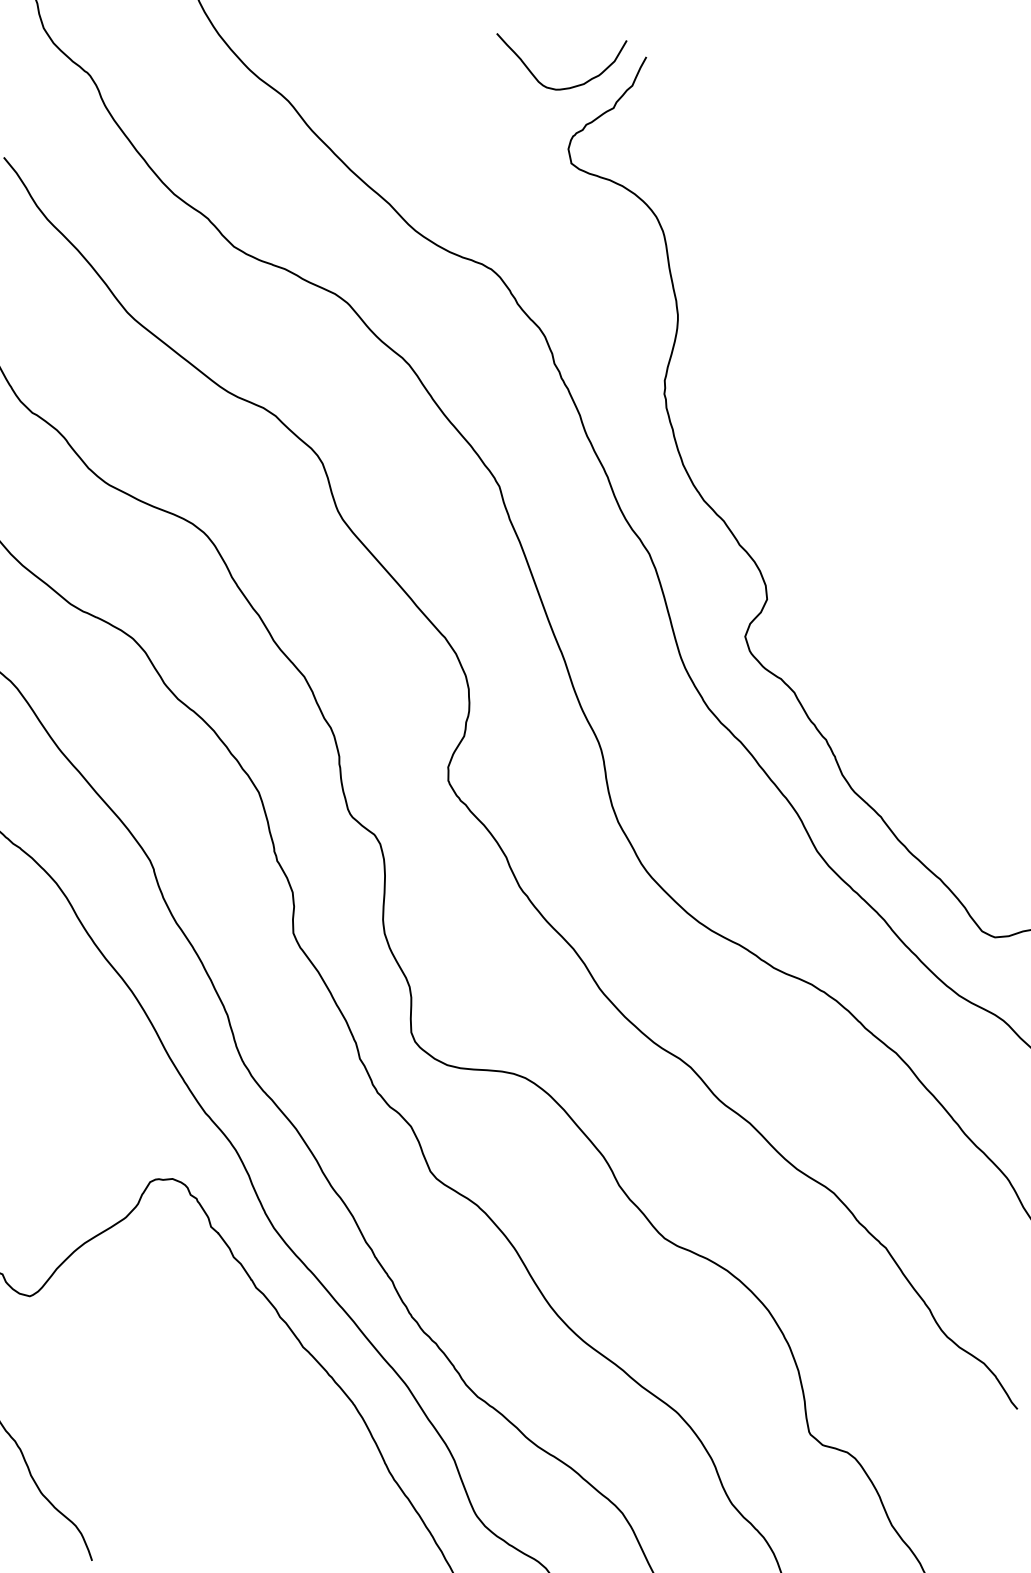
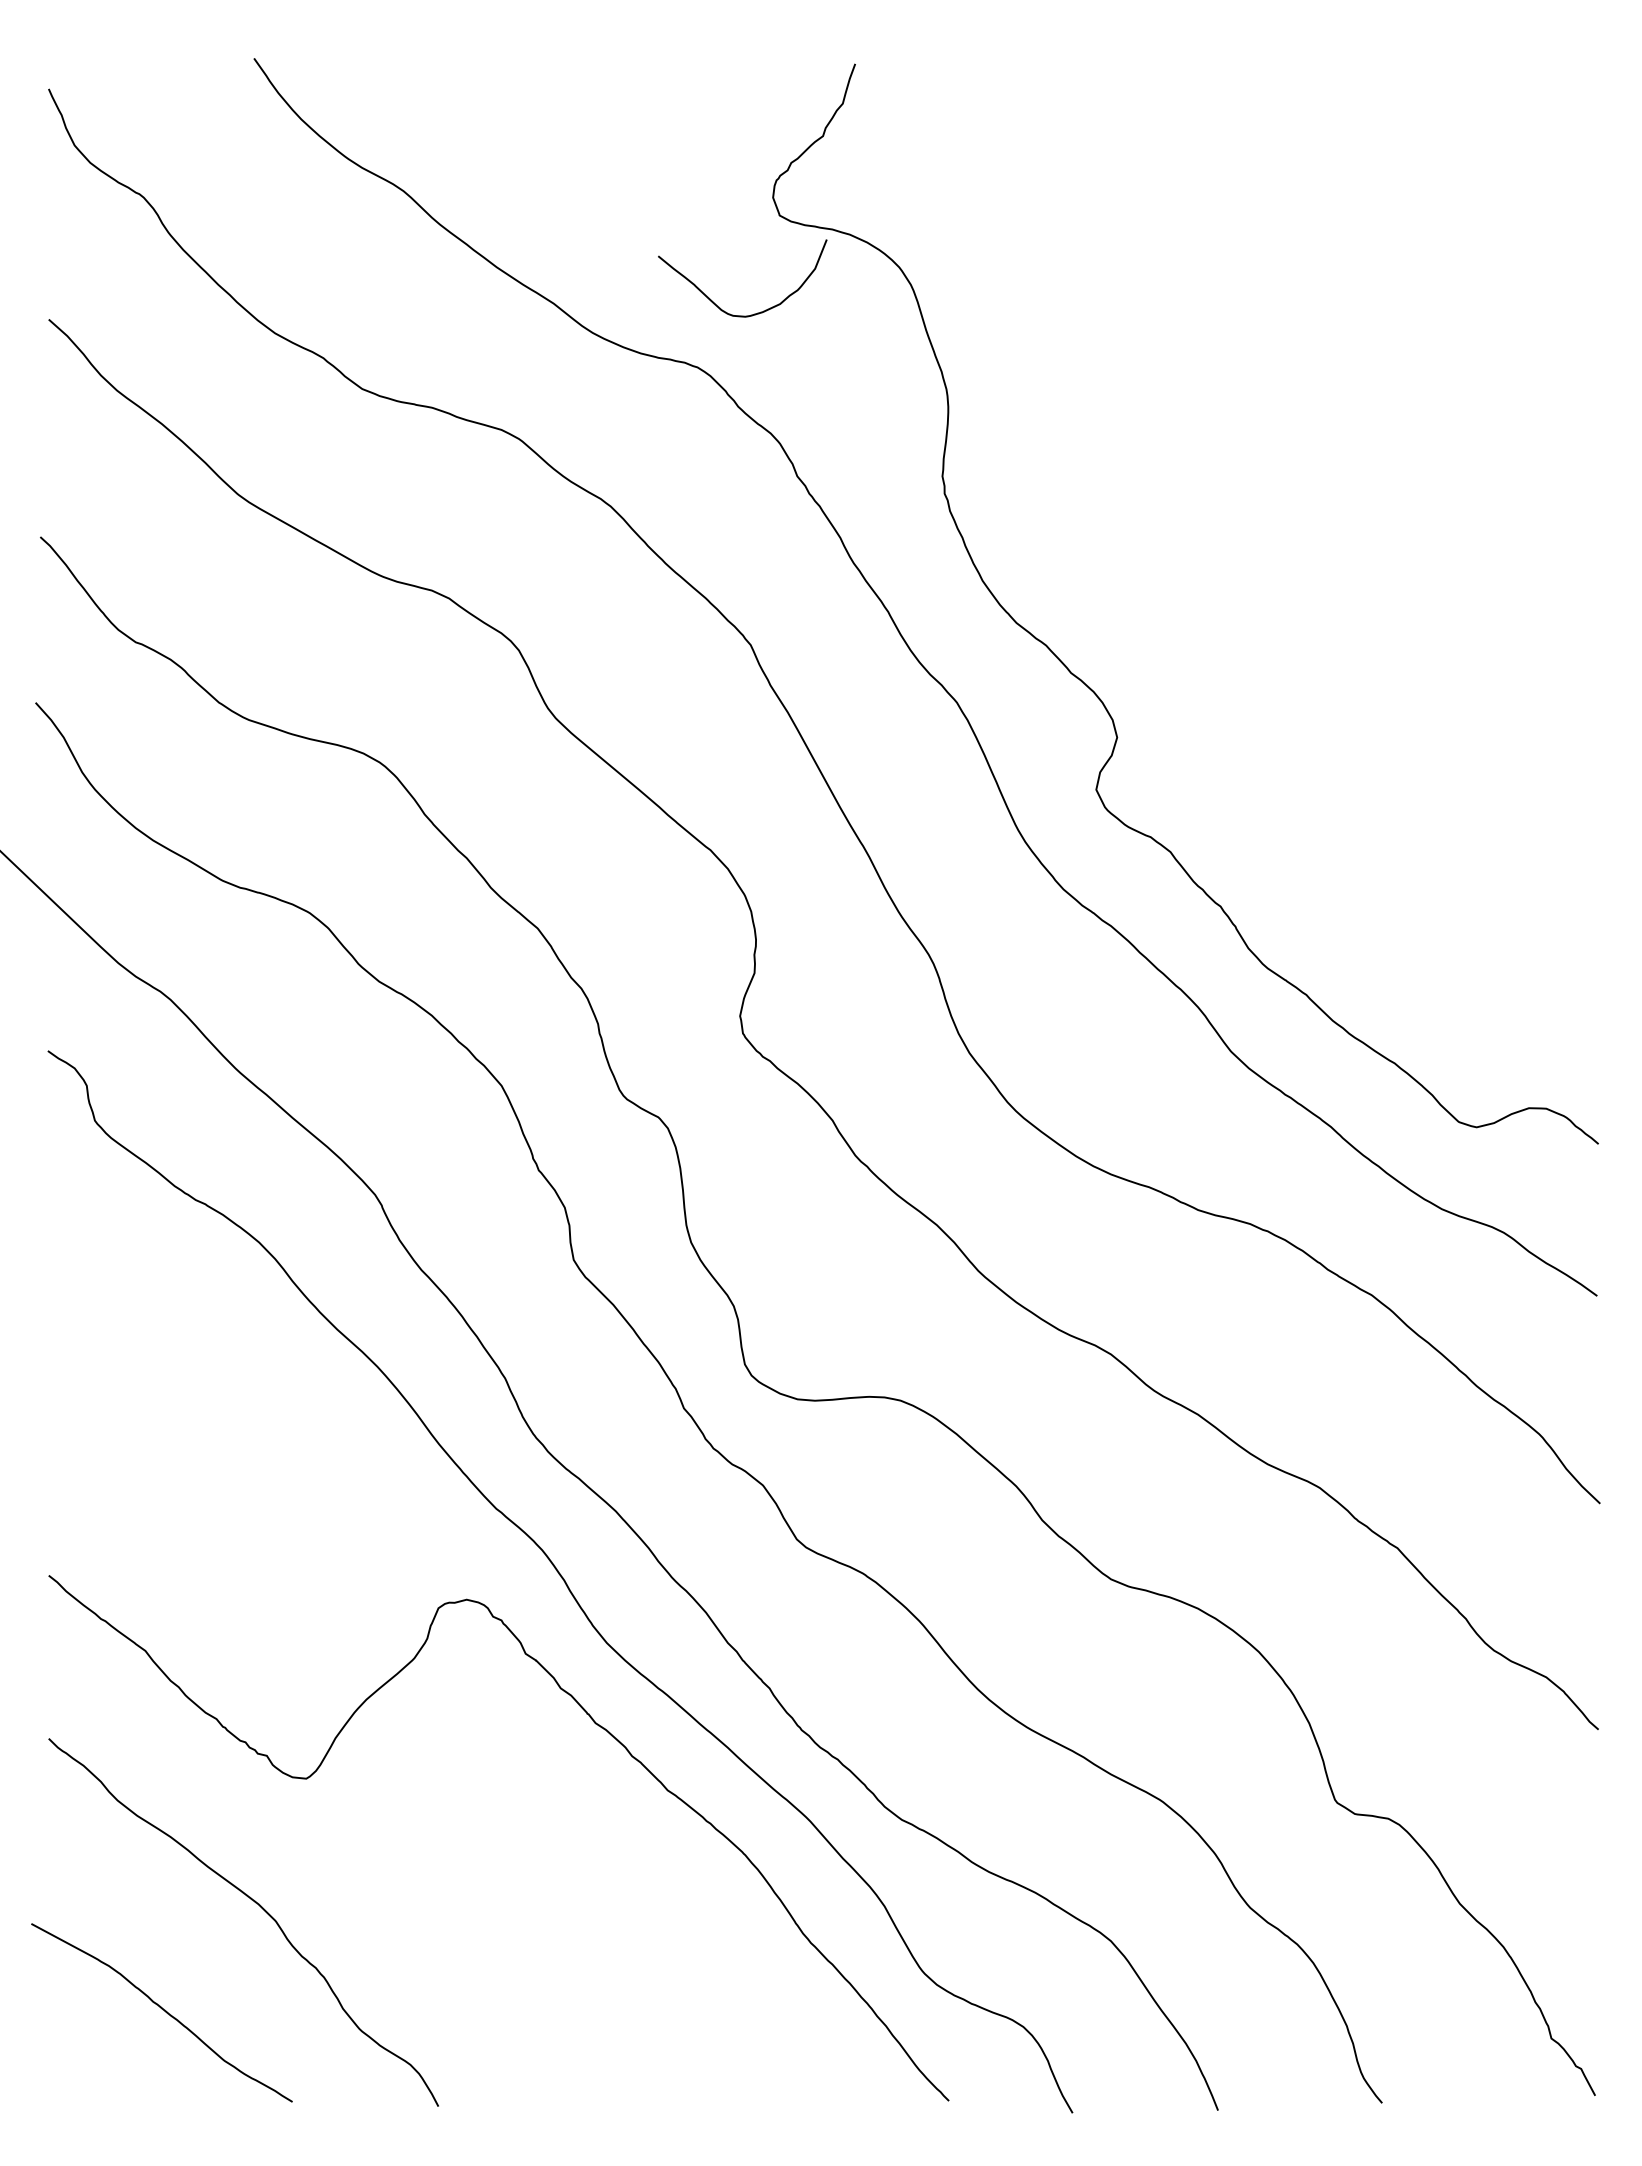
curve: (537, 78) -> (719, 306), moved

